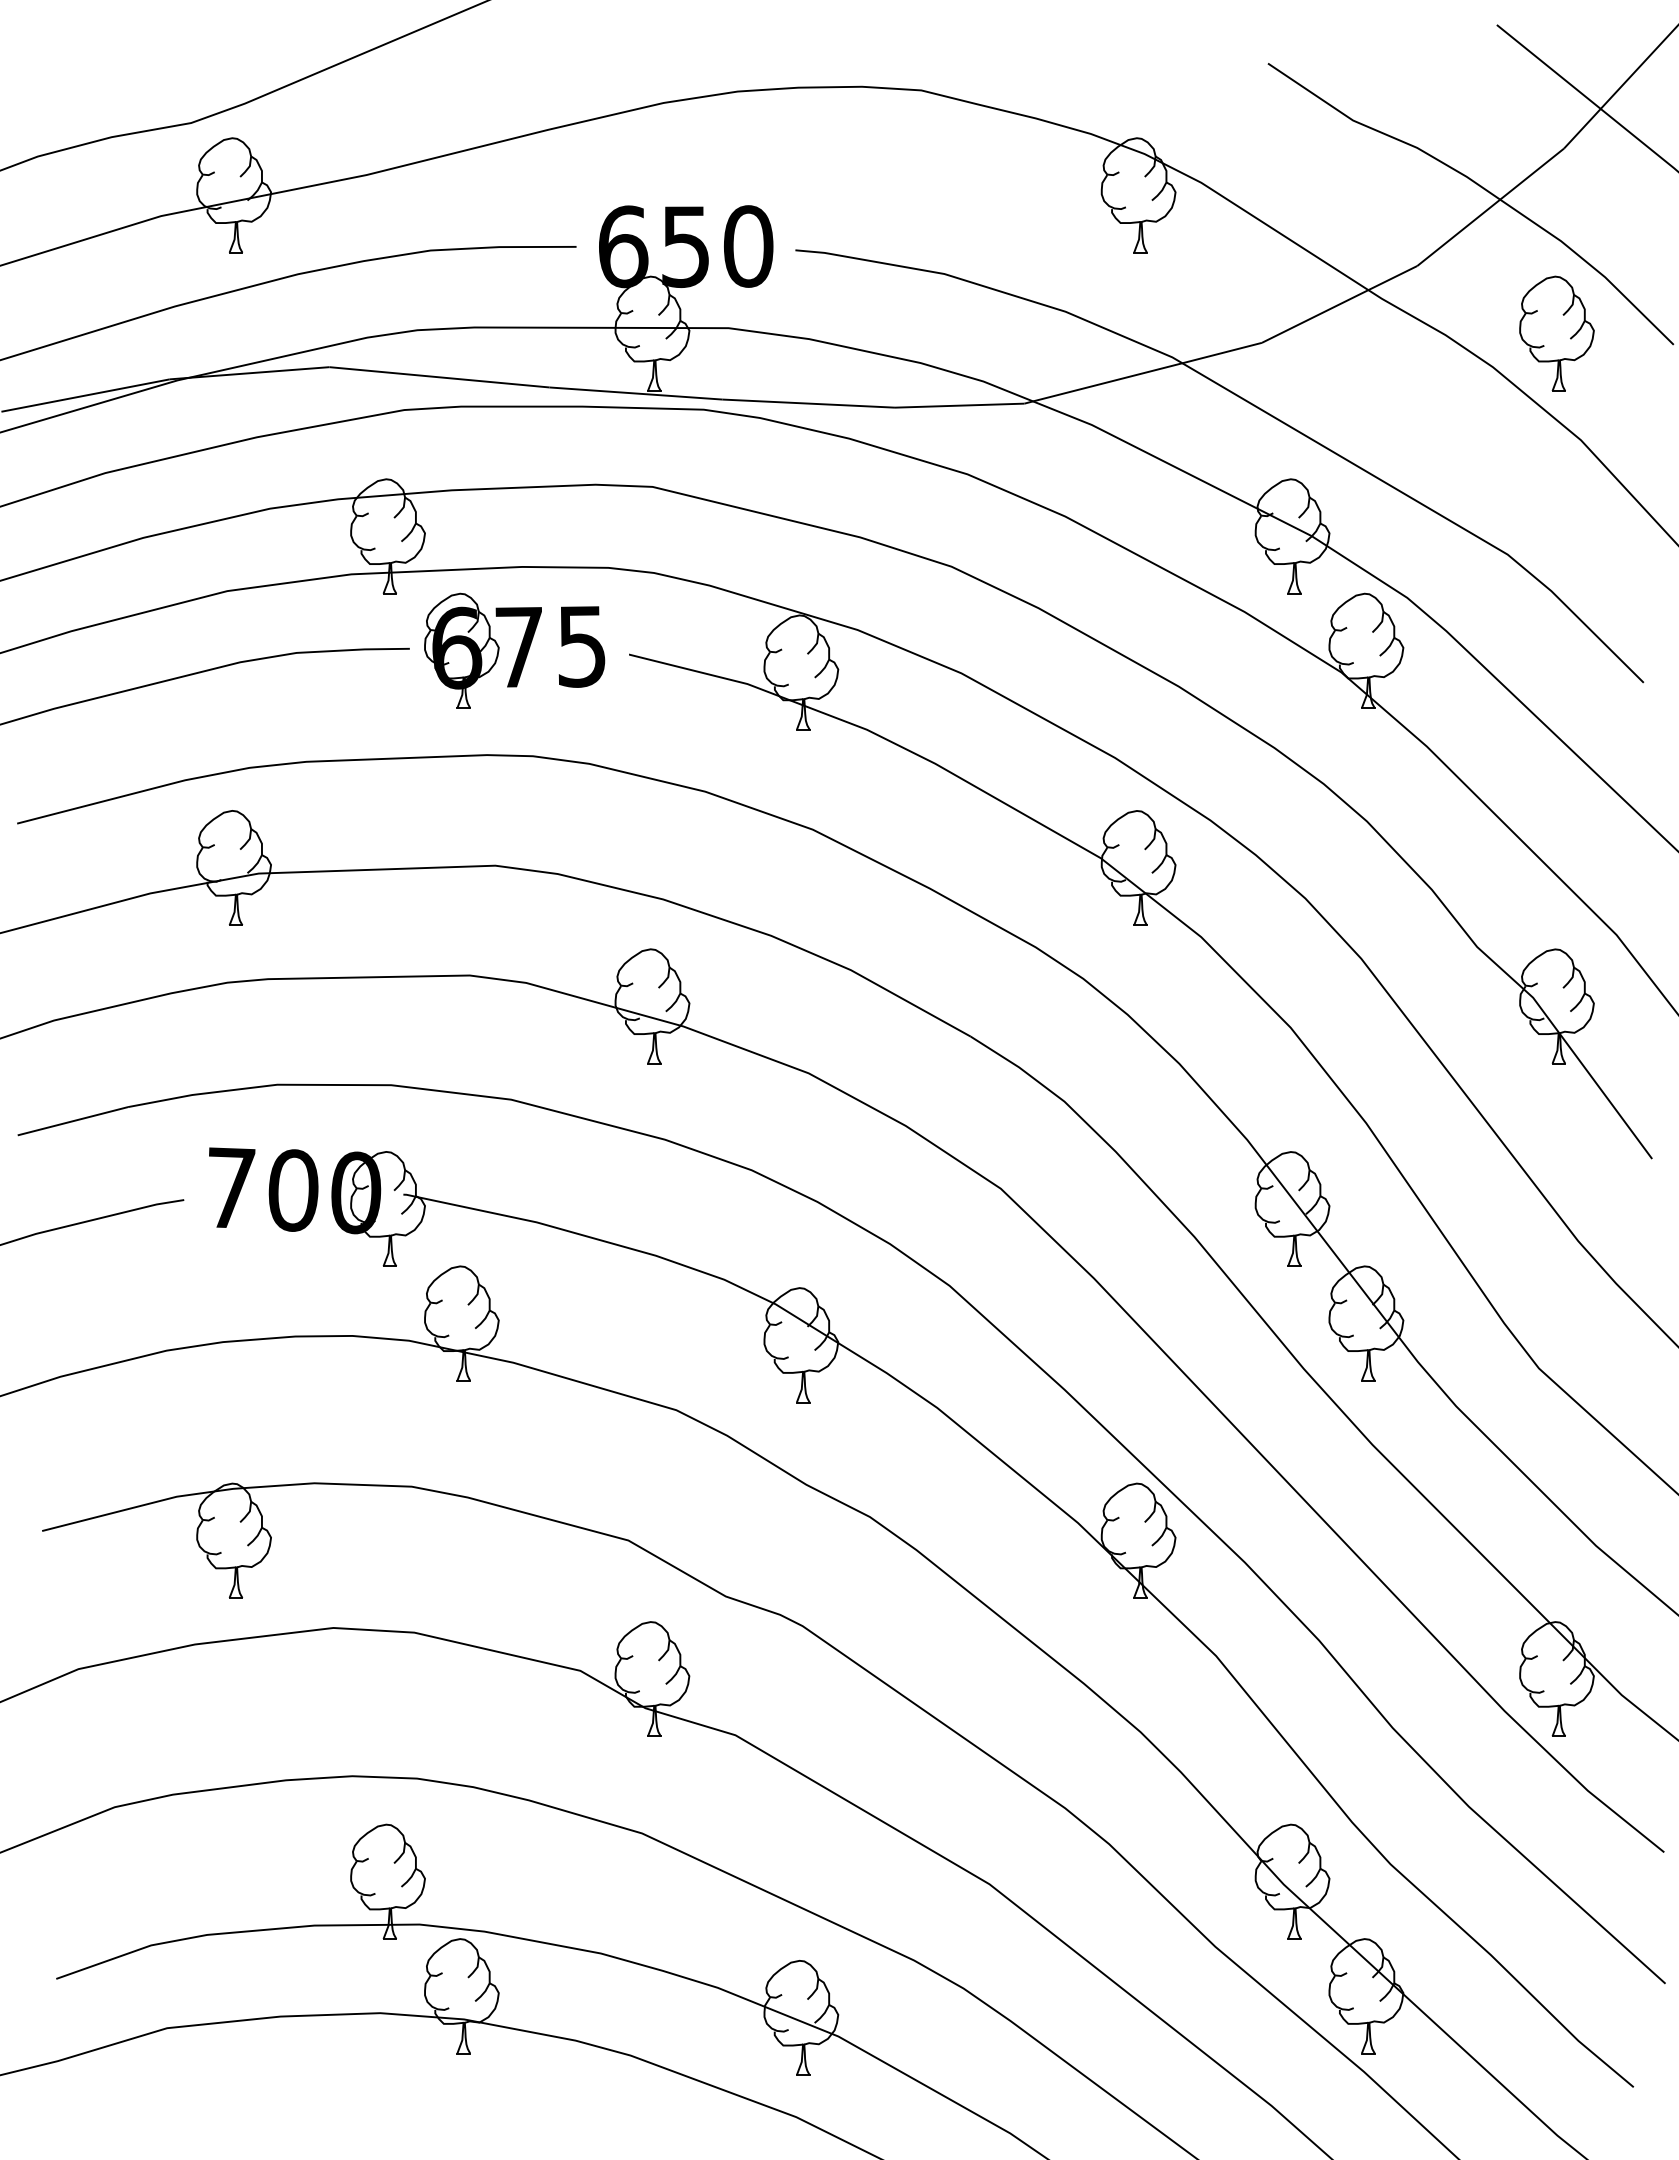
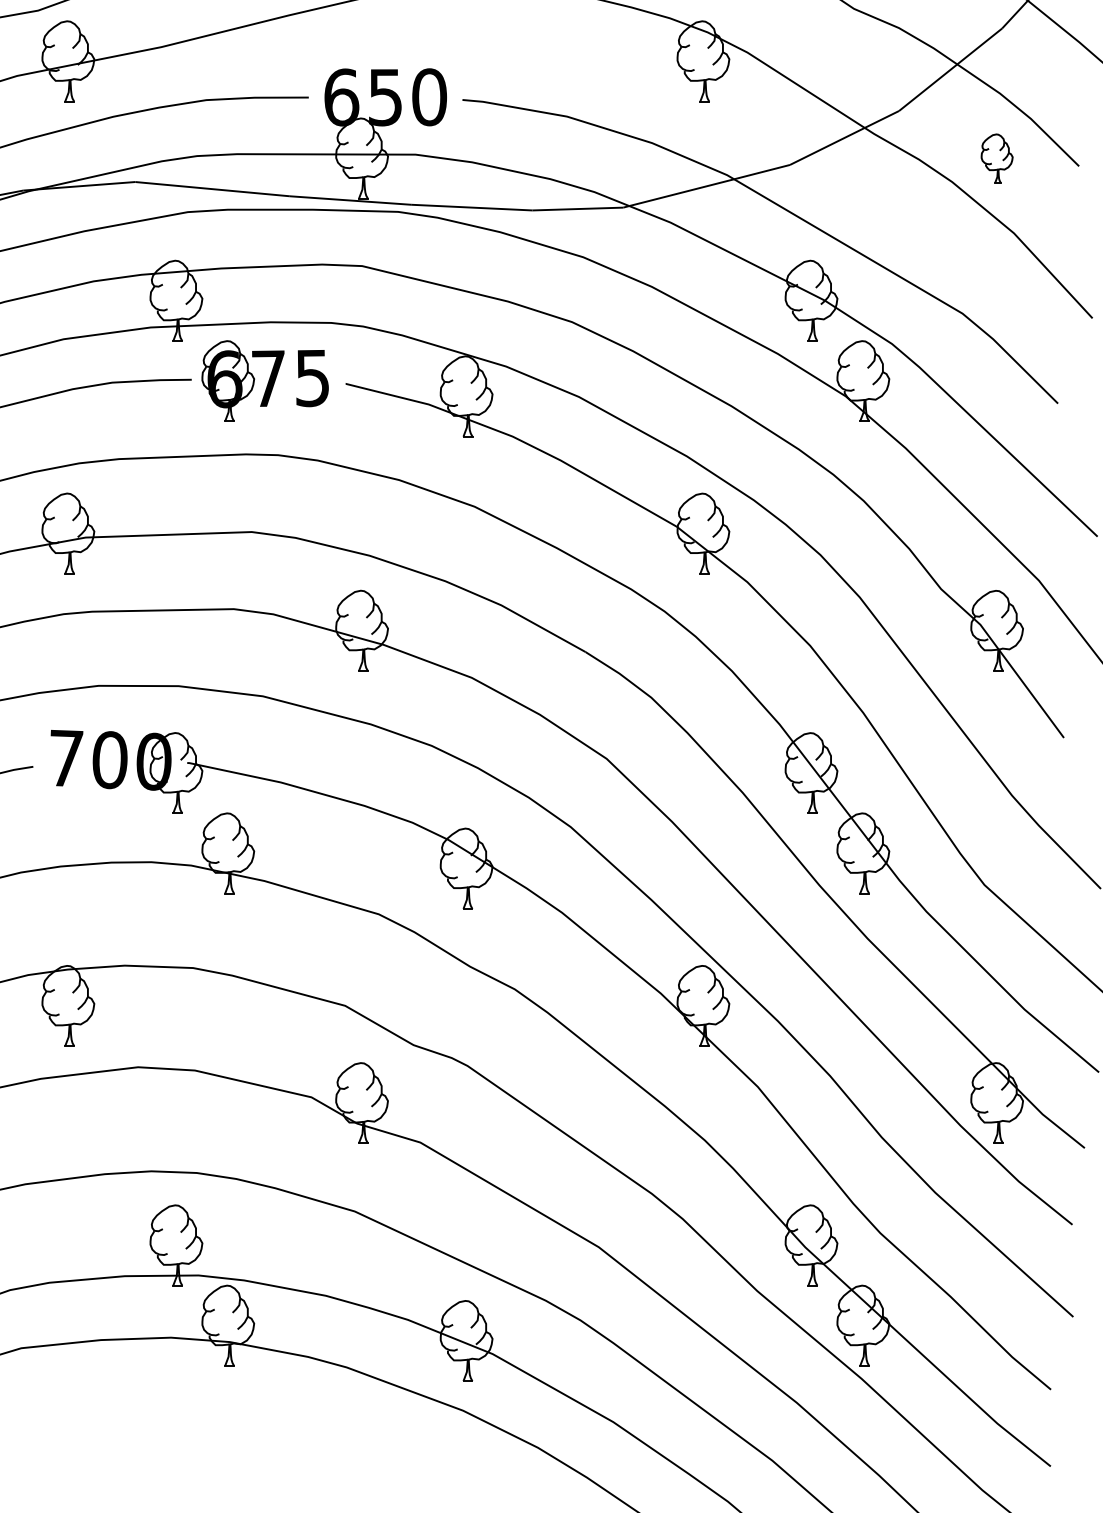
part: (1556, 333) -> (996, 158), size x0.6

